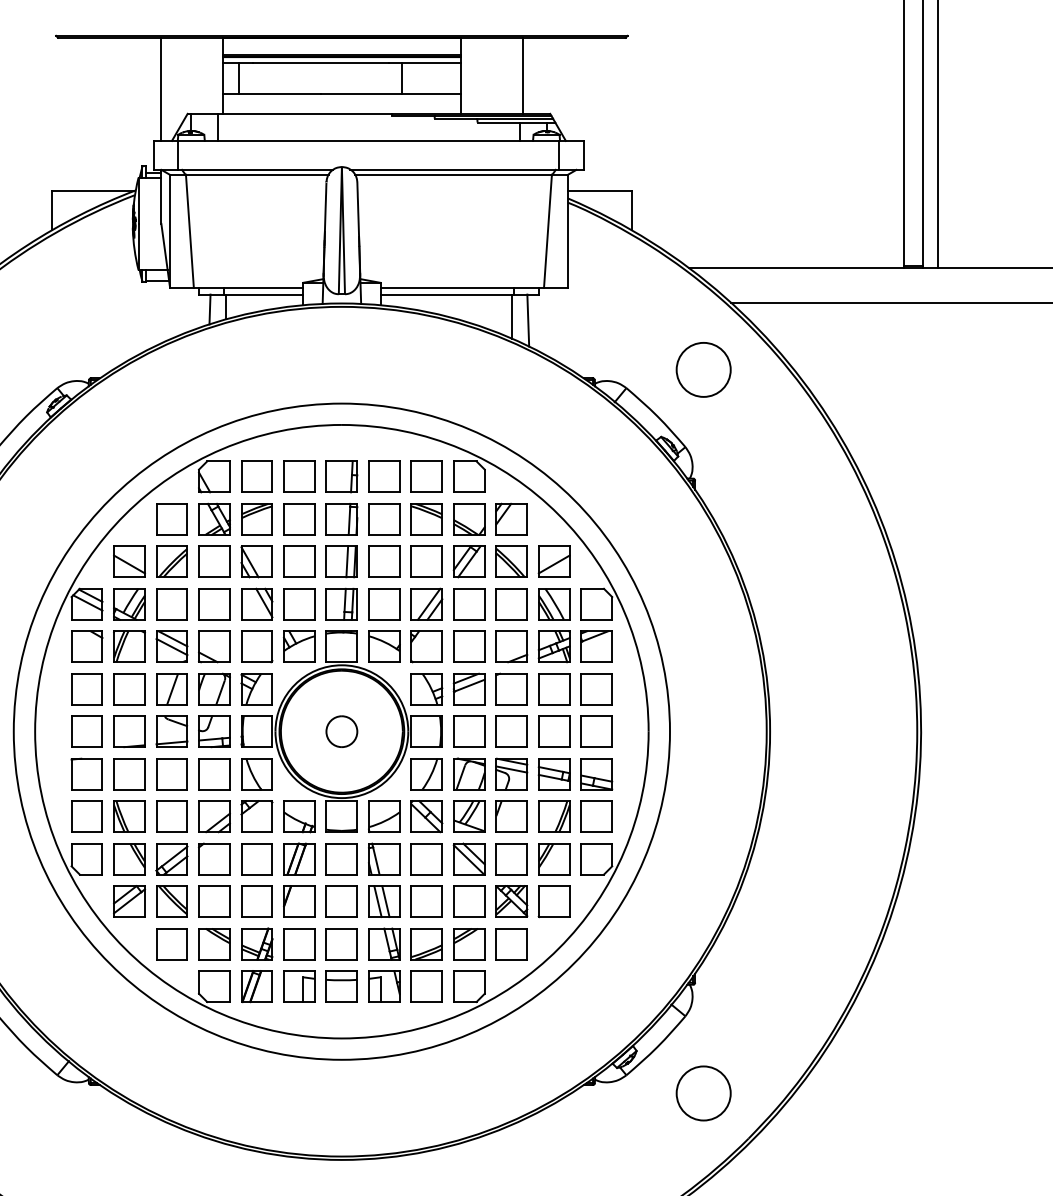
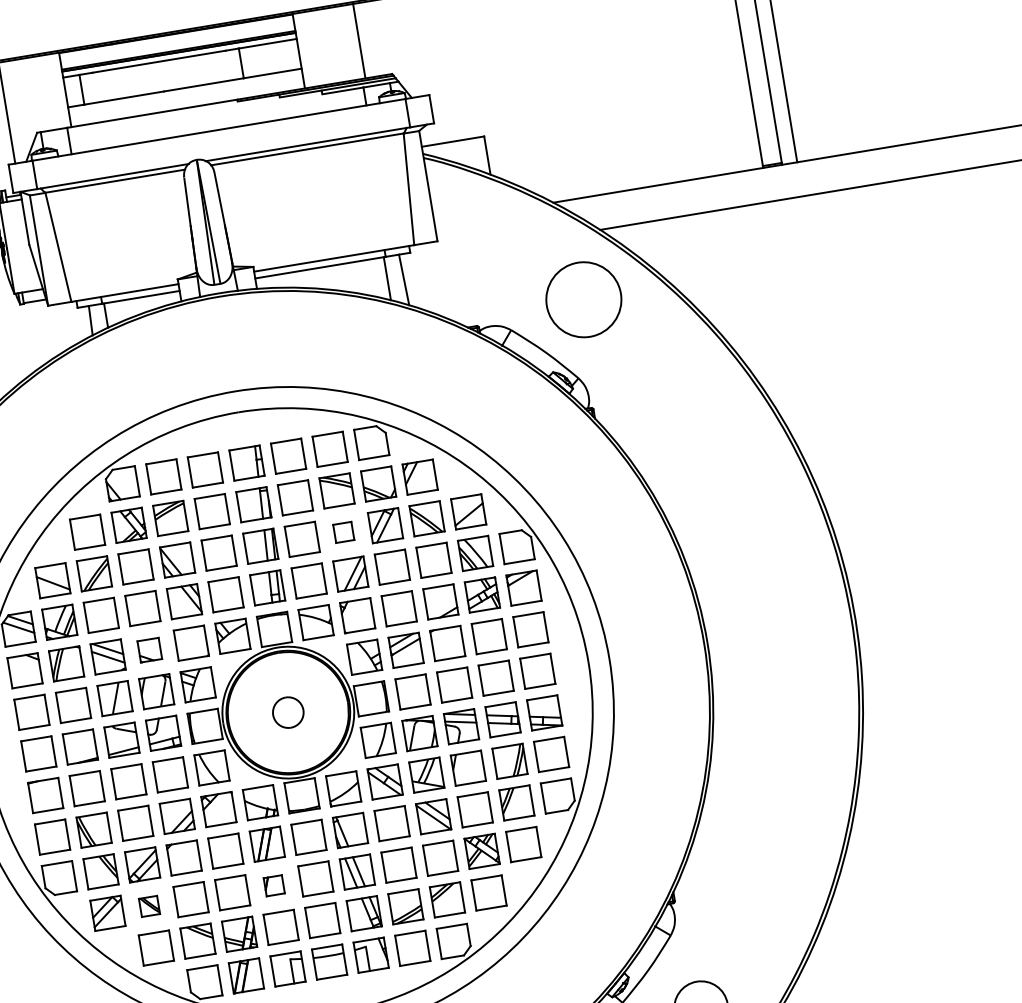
circle: (703, 369) -> (583, 299), size x1.4
part: (426, 561) -> (343, 532), size x0.6
part: (214, 646) -> (149, 649), size x0.7
part: (171, 901) -> (149, 906), size x0.6
part: (299, 901) -> (274, 885), size x0.6

